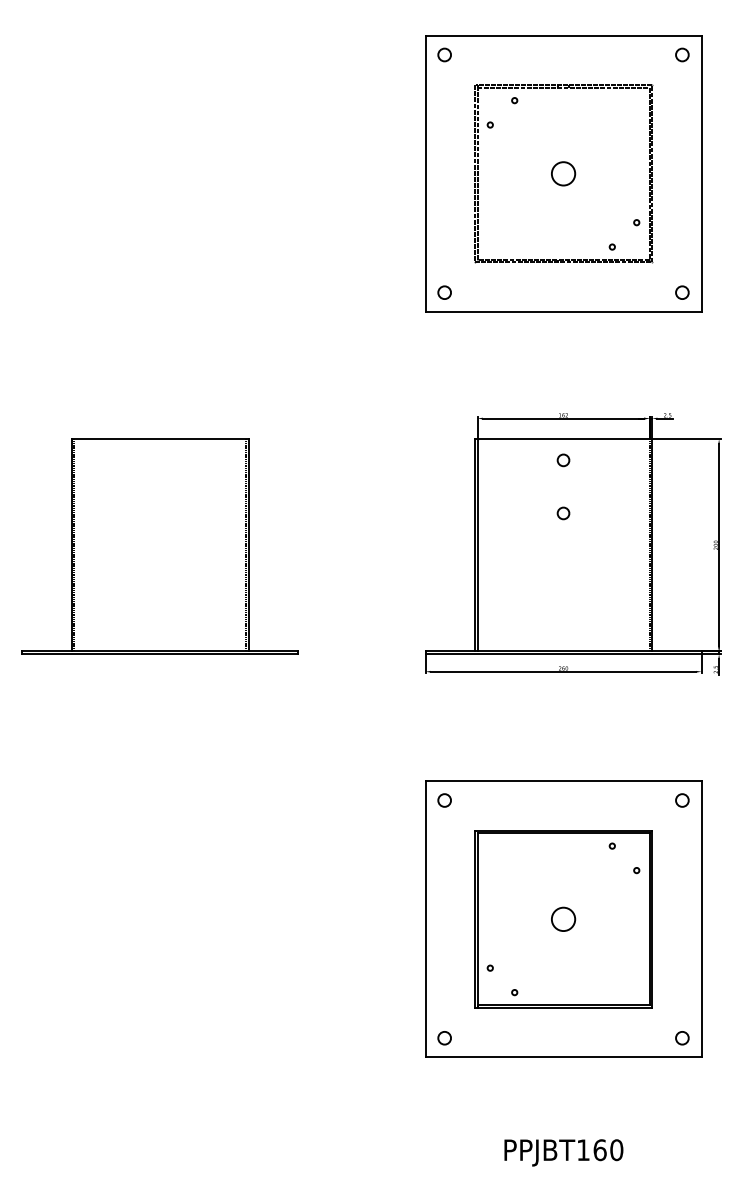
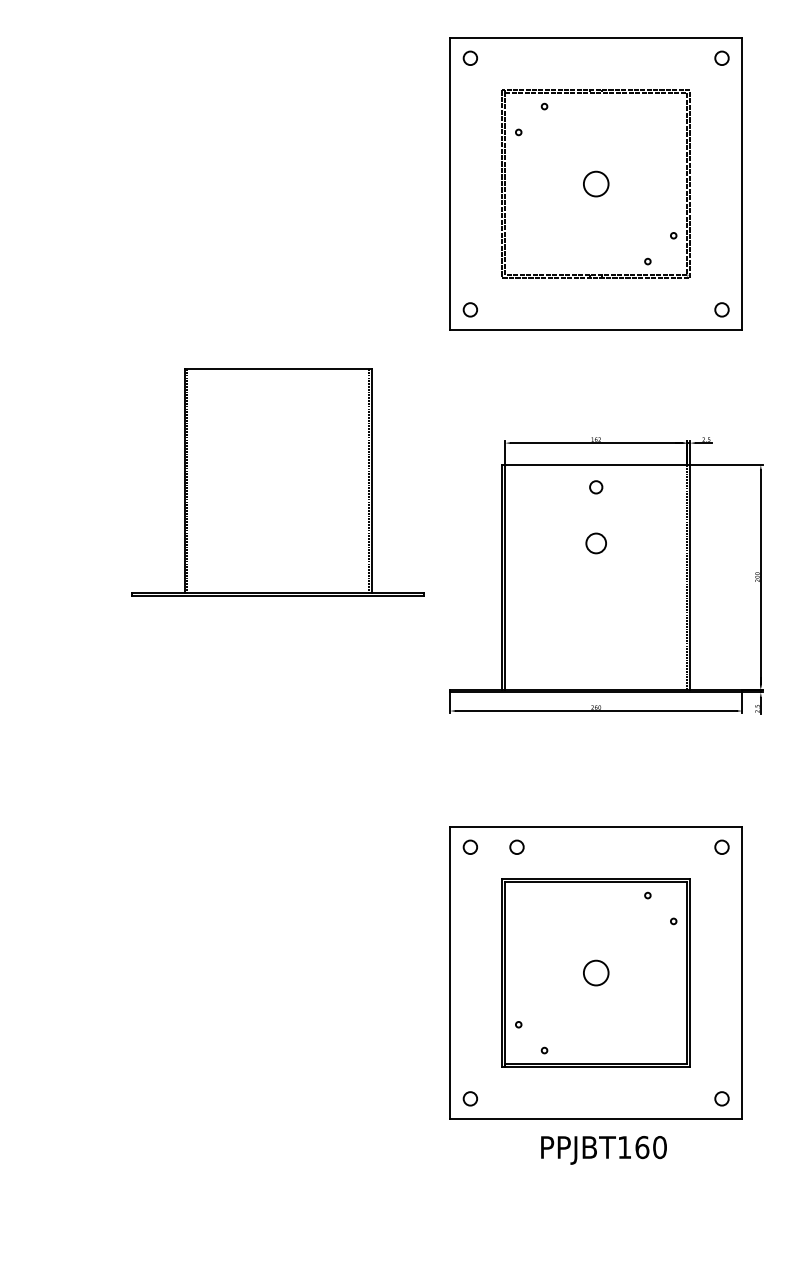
circle: (563, 513) -> (596, 543), size x1.6
part: (159, 546) -> (277, 482), moved
circle: (488, 800) -> (516, 847), added
text: (563, 1152) -> (603, 1149), moved

